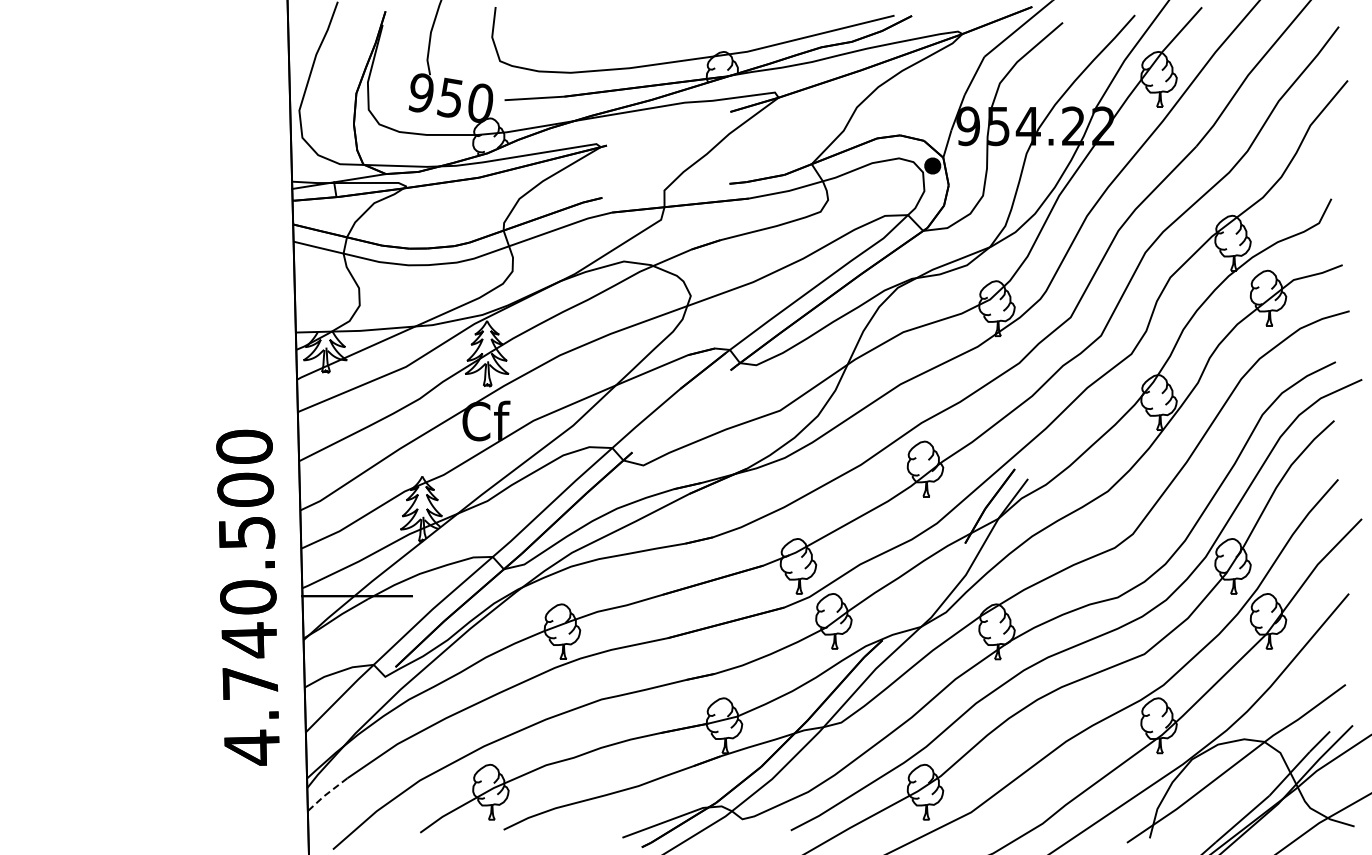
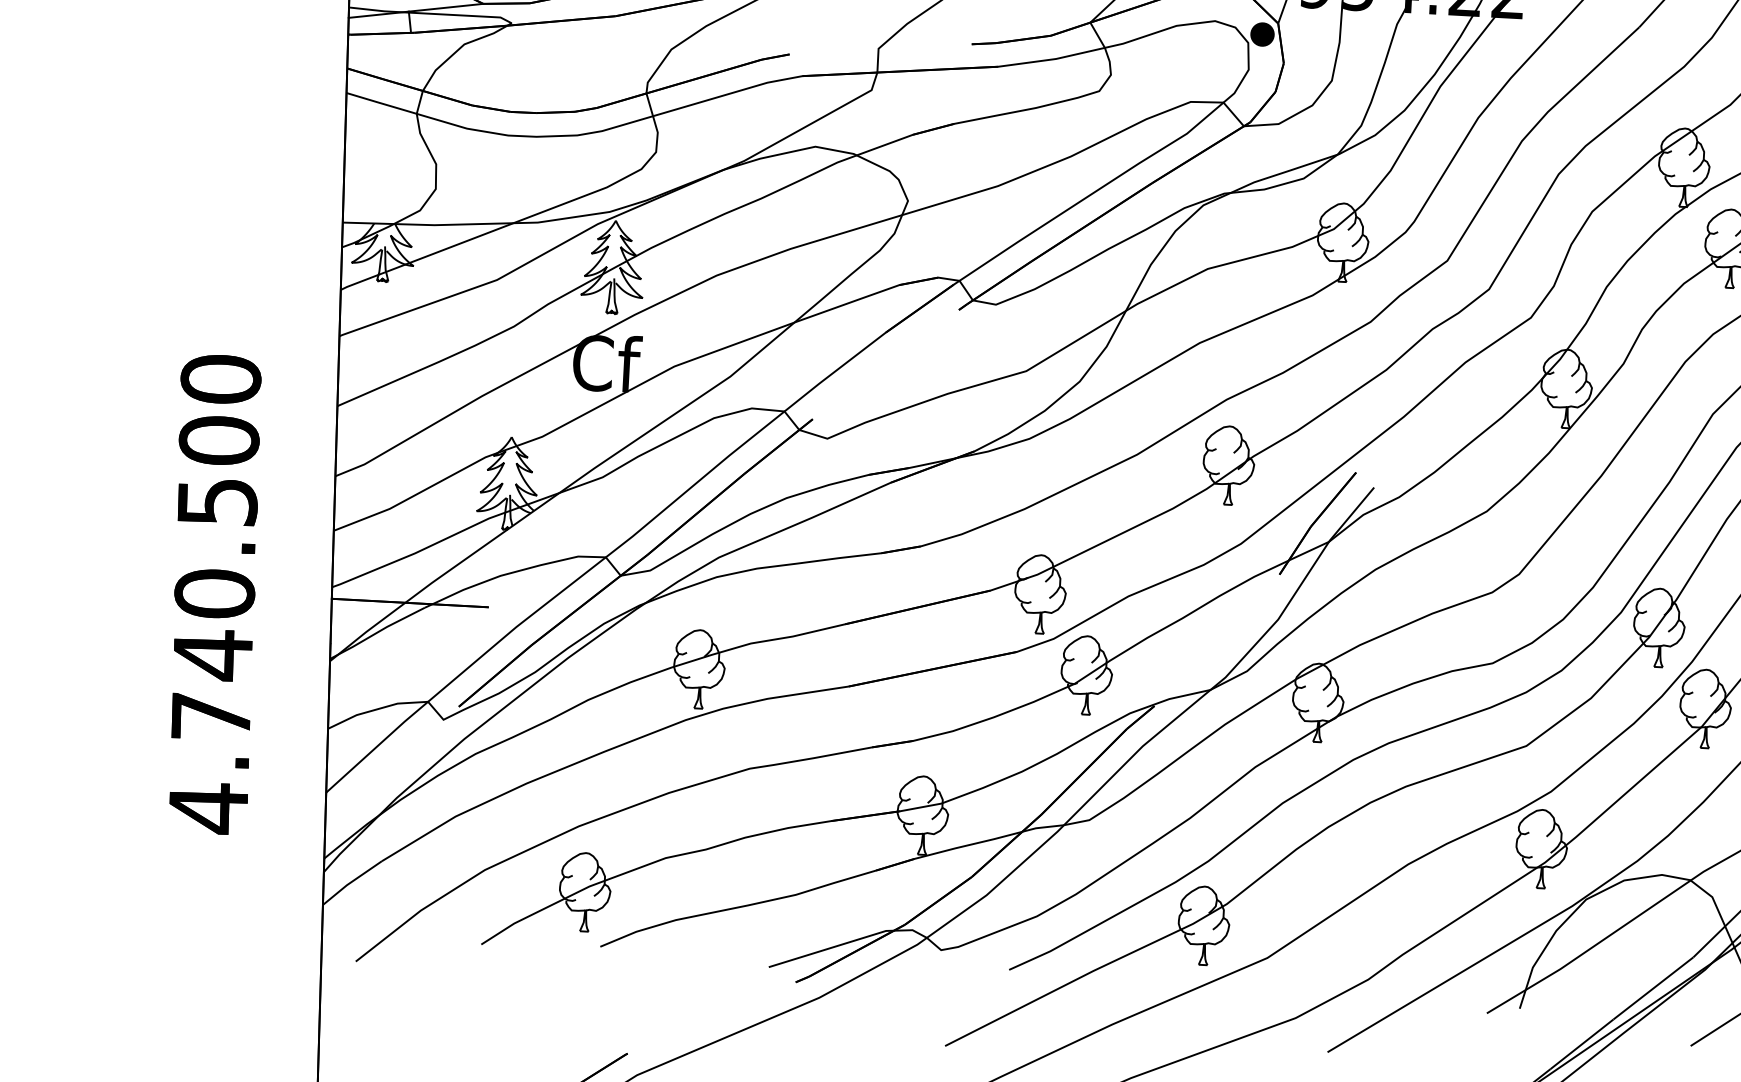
text: (247, 597) -> (213, 593), moved
line: (326, 794) -> (350, 882), dashed -> solid

